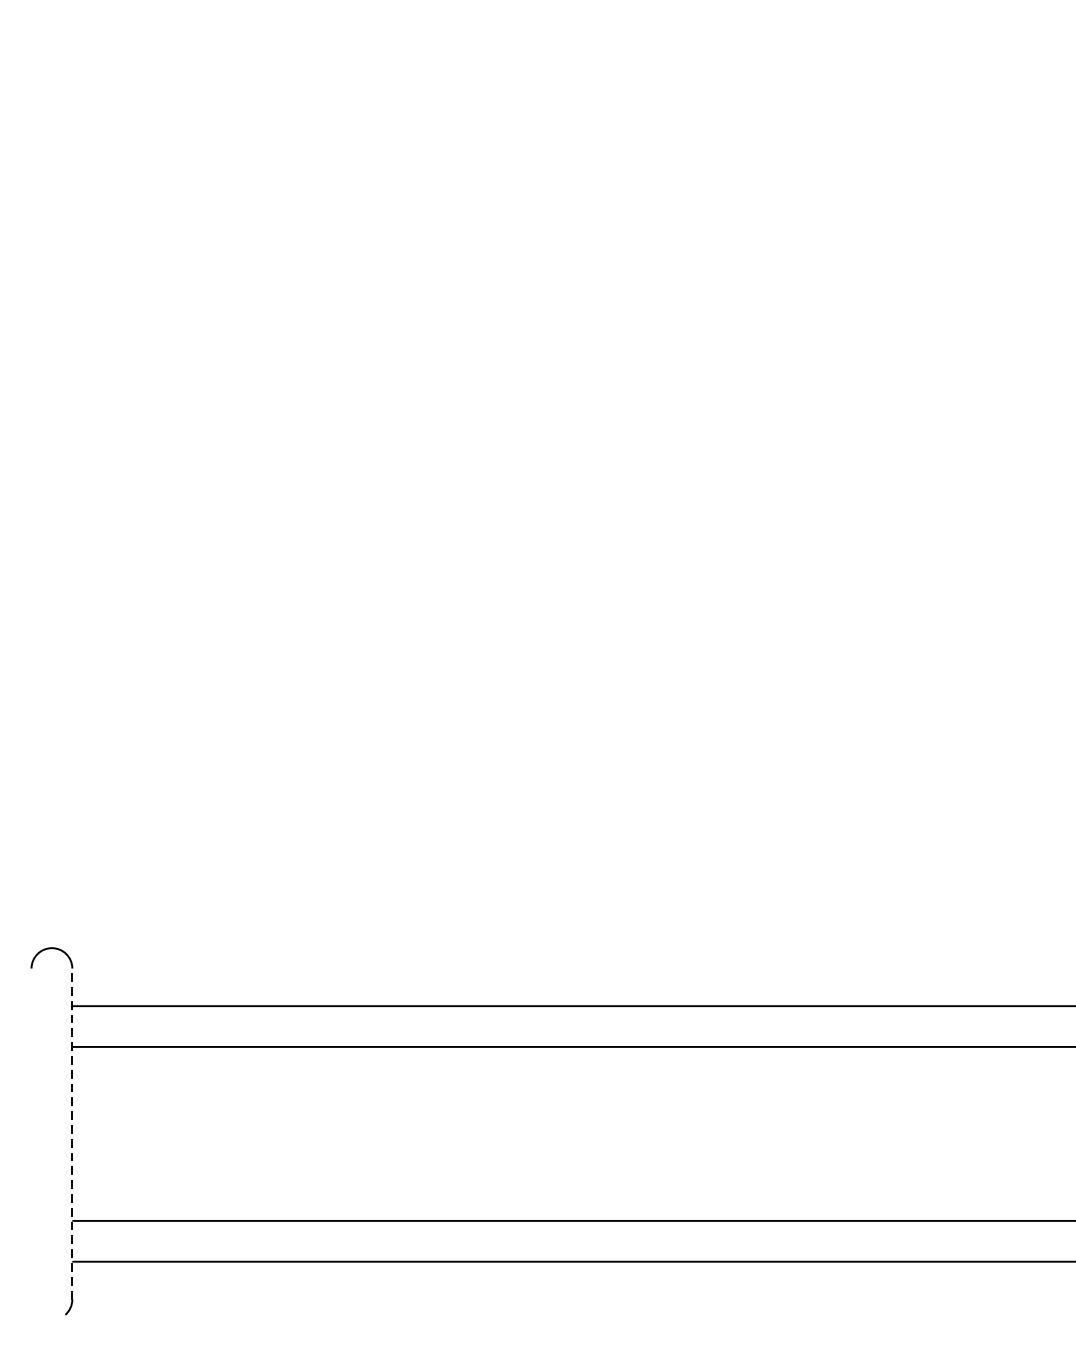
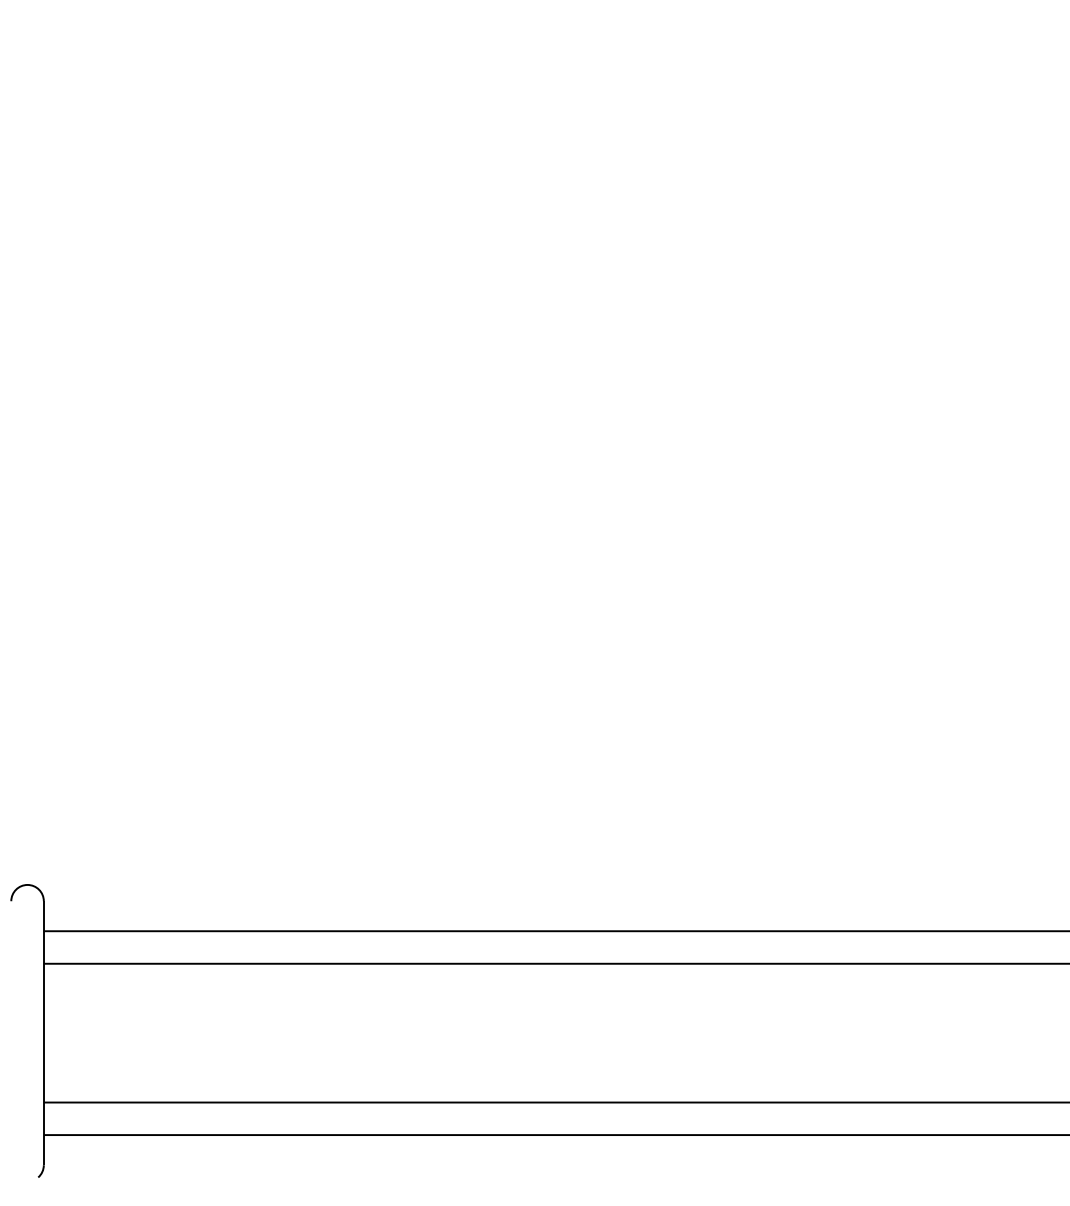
line: (71, 1134) -> (43, 1033), dashed -> solid

